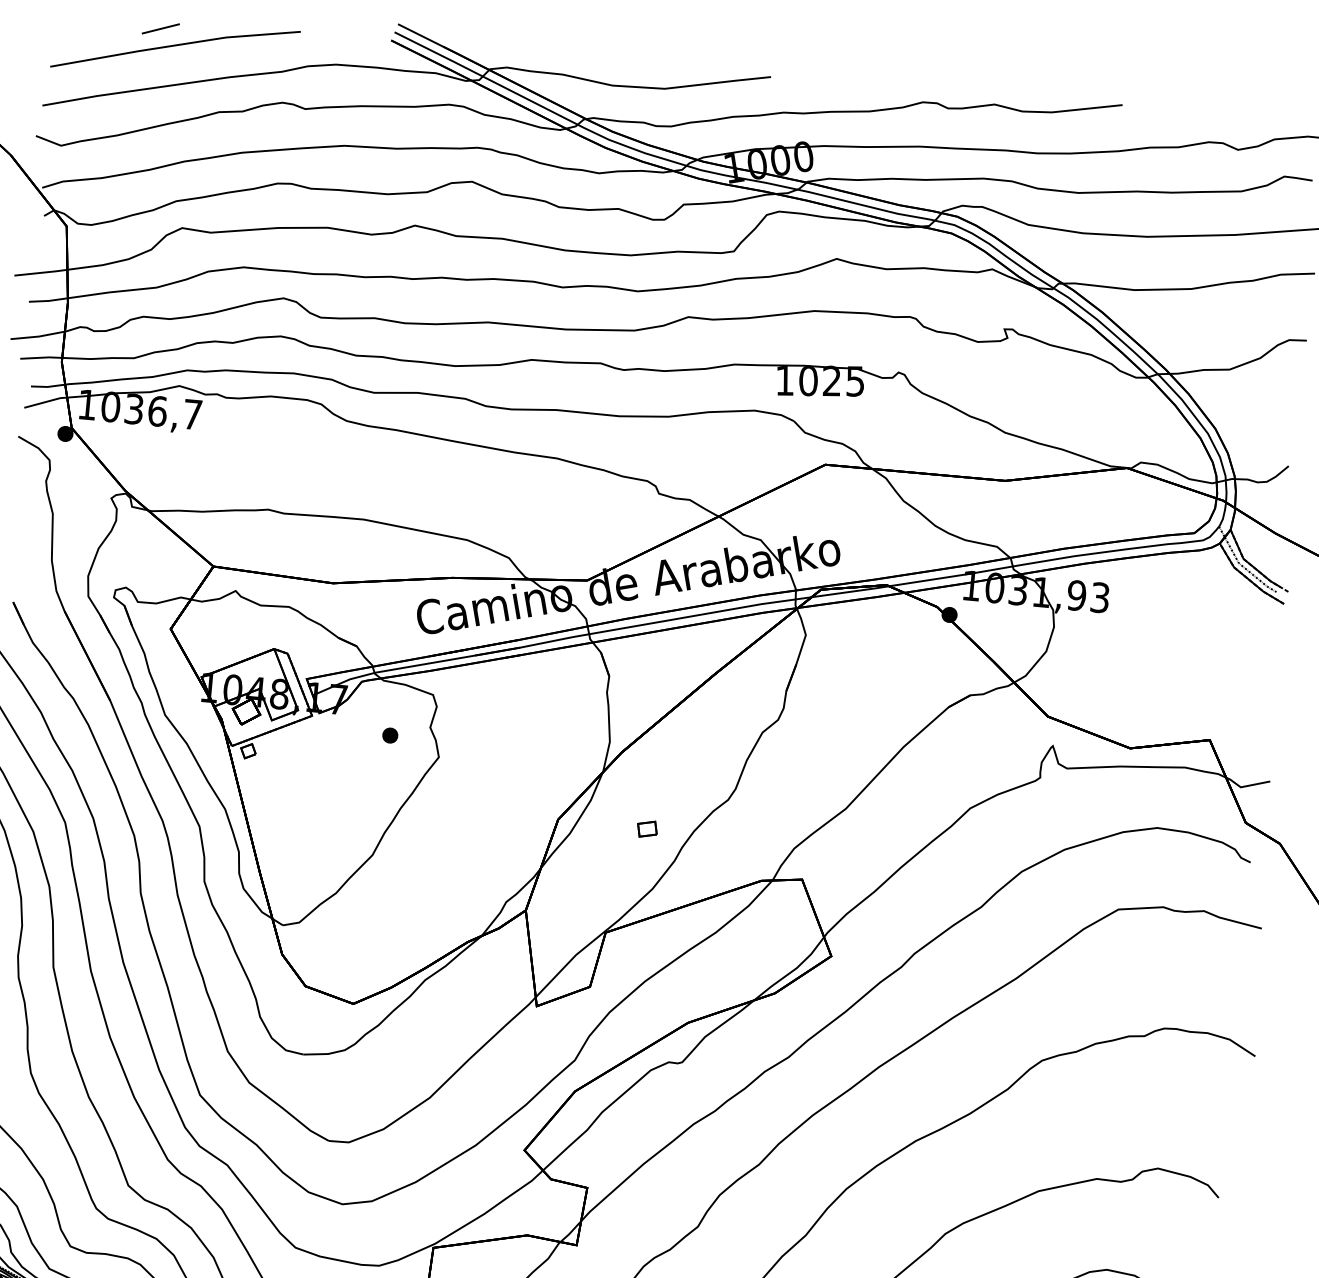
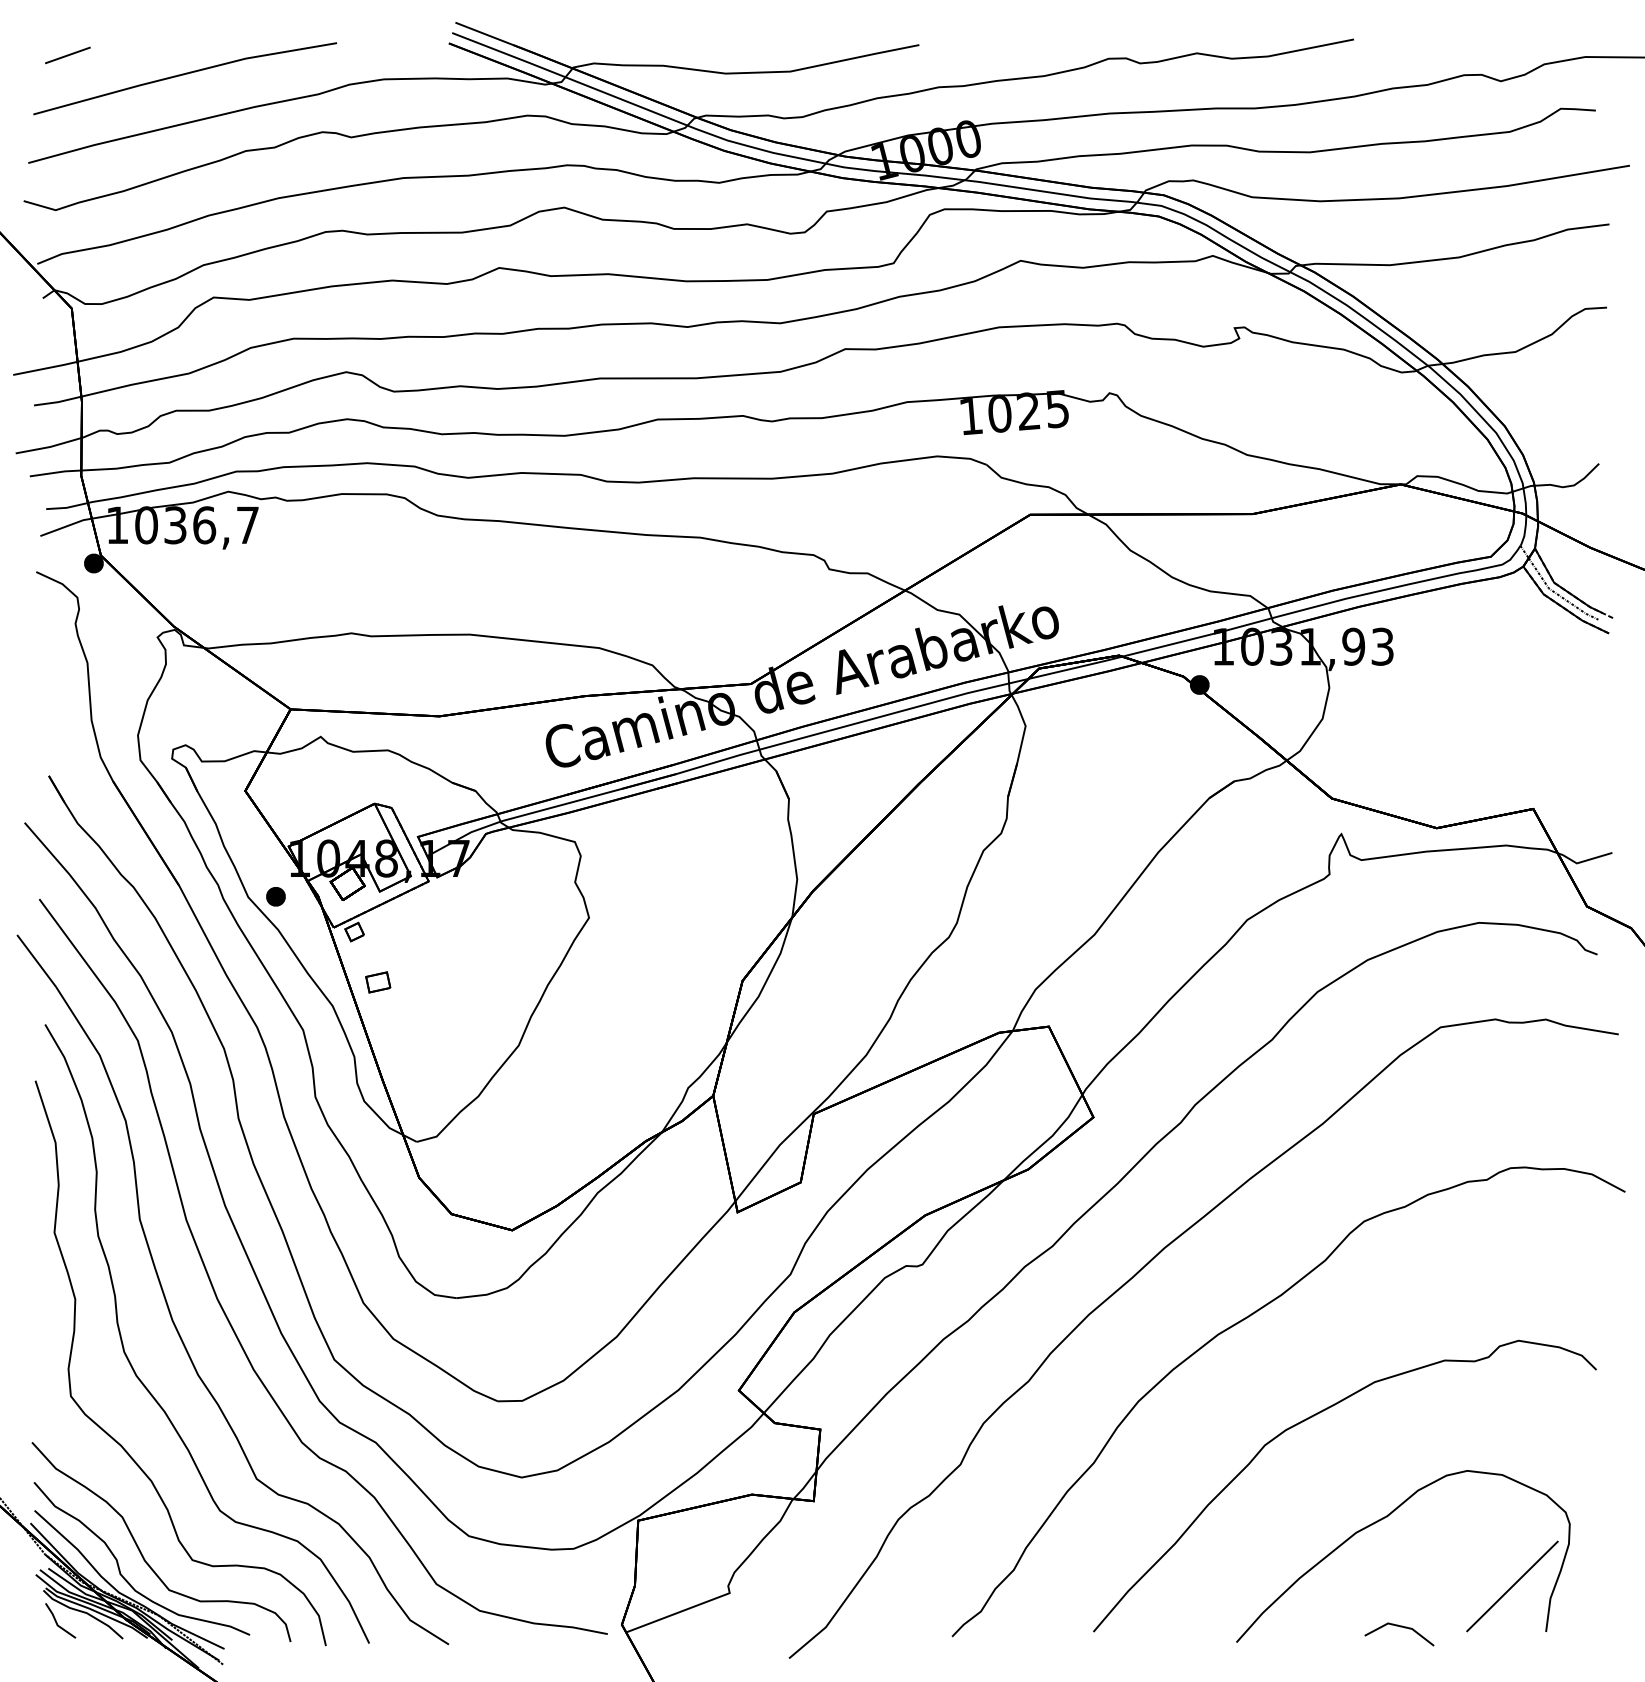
line: (160, 28) -> (67, 55), moved
part: (389, 735) -> (275, 896), moved
part: (647, 829) -> (378, 982), moved

